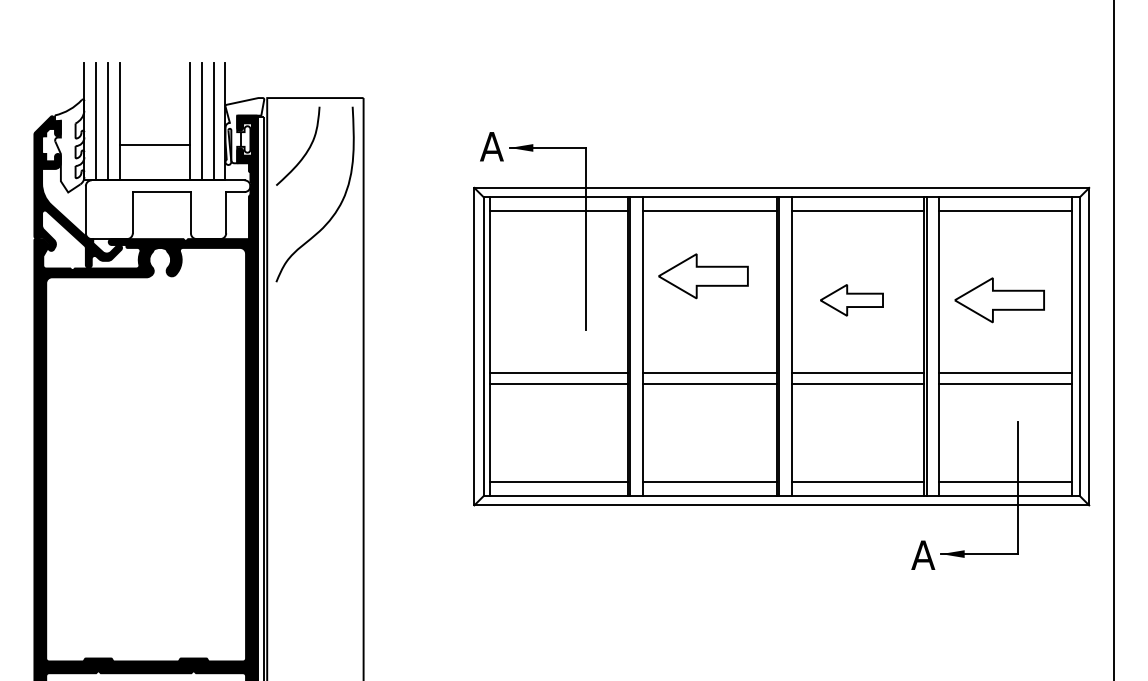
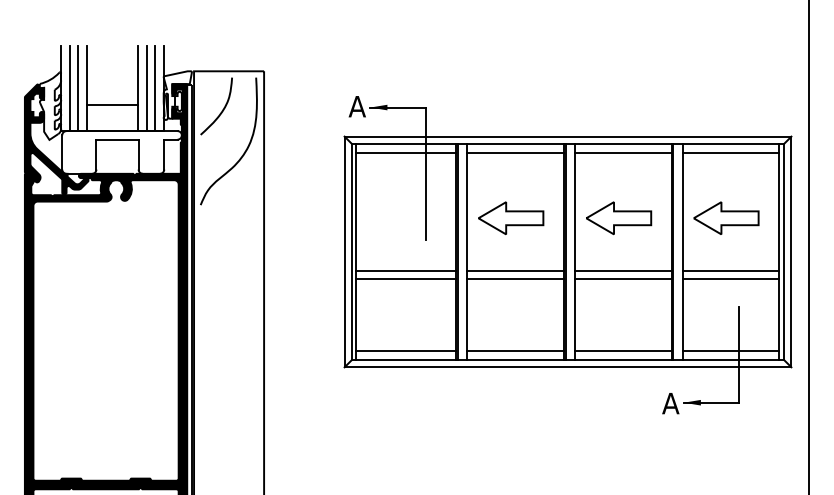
part: (703, 276) -> (511, 218), moved
part: (851, 300) -> (618, 218), size x1.43

